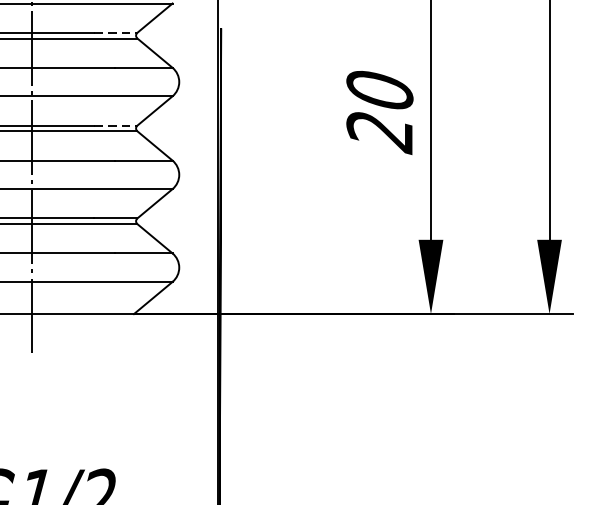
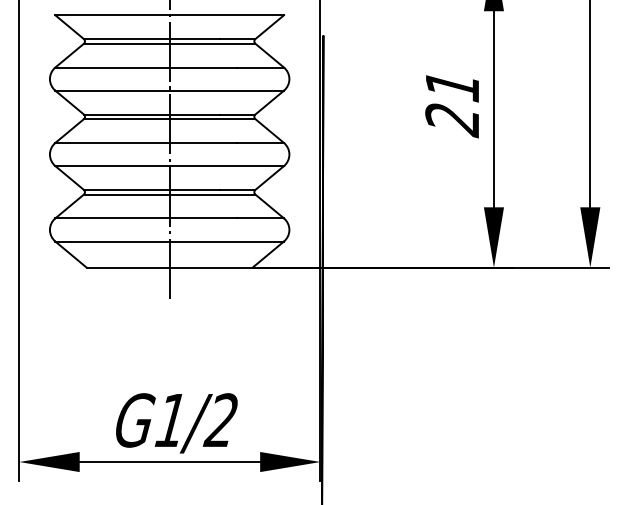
line: (116, 33) -> (238, 39), dashed -> solid
text: (379, 91) -> (452, 86), 20 -> 21
line: (116, 125) -> (238, 114), dashed -> solid

